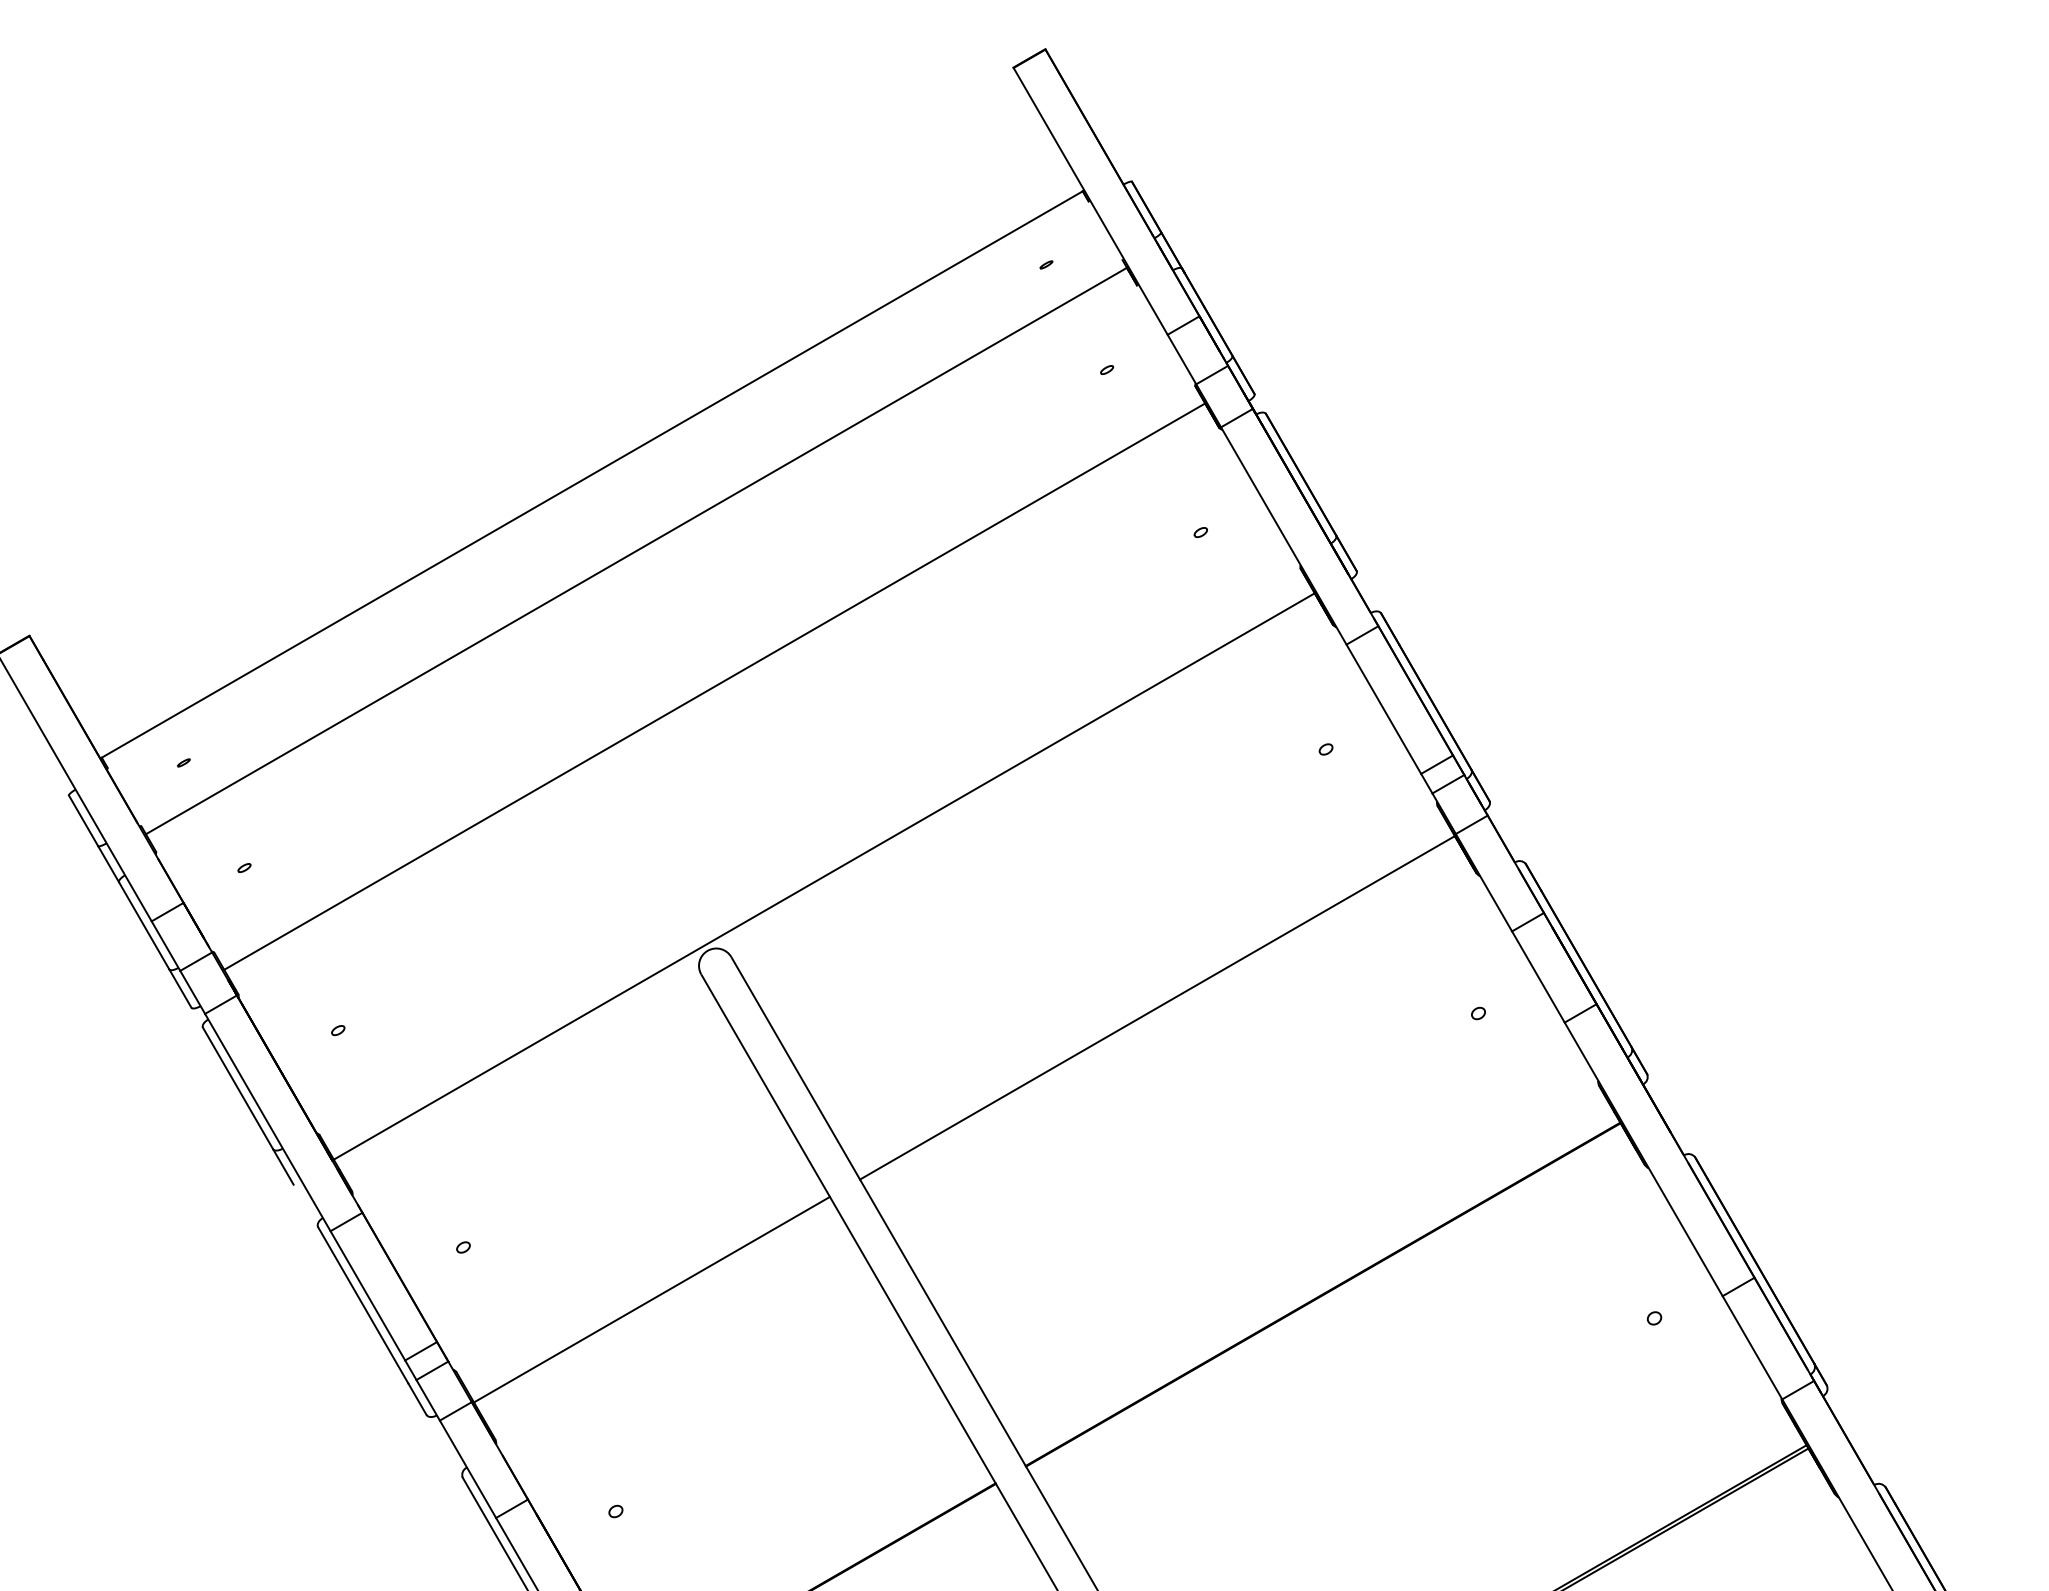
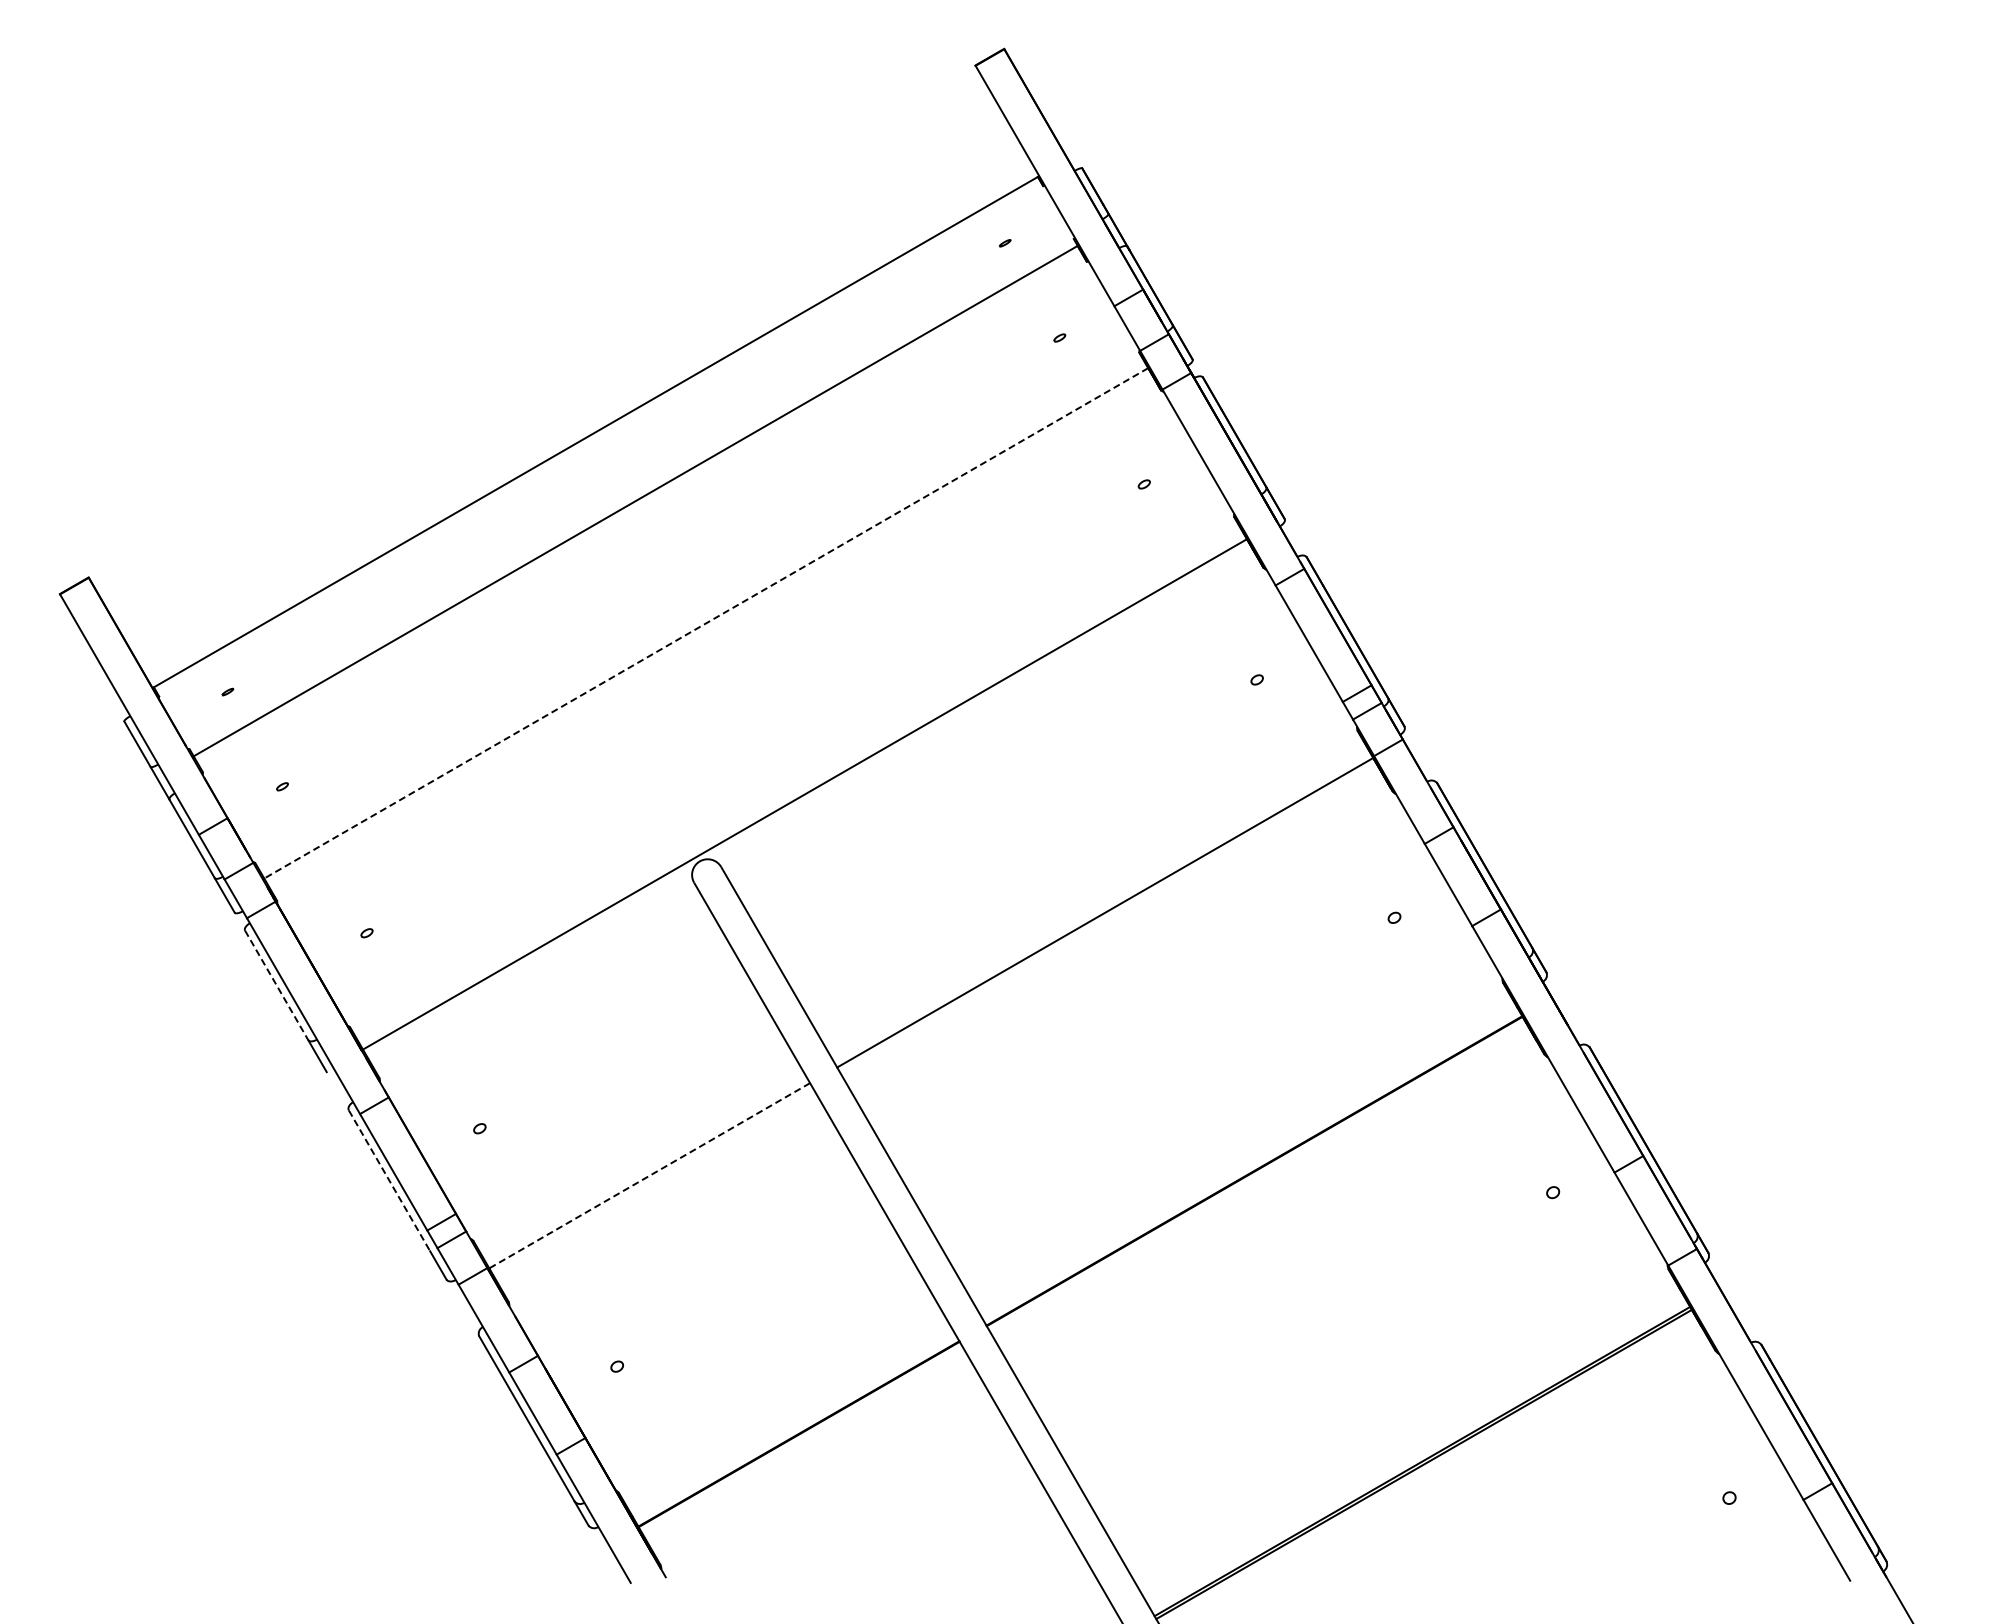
line: (713, 686) -> (705, 623), solid -> dashed
line: (237, 1088) -> (276, 985), solid -> dashed
line: (651, 1300) -> (649, 1176), solid -> dashed
line: (363, 1306) -> (389, 1181), solid -> dashed

